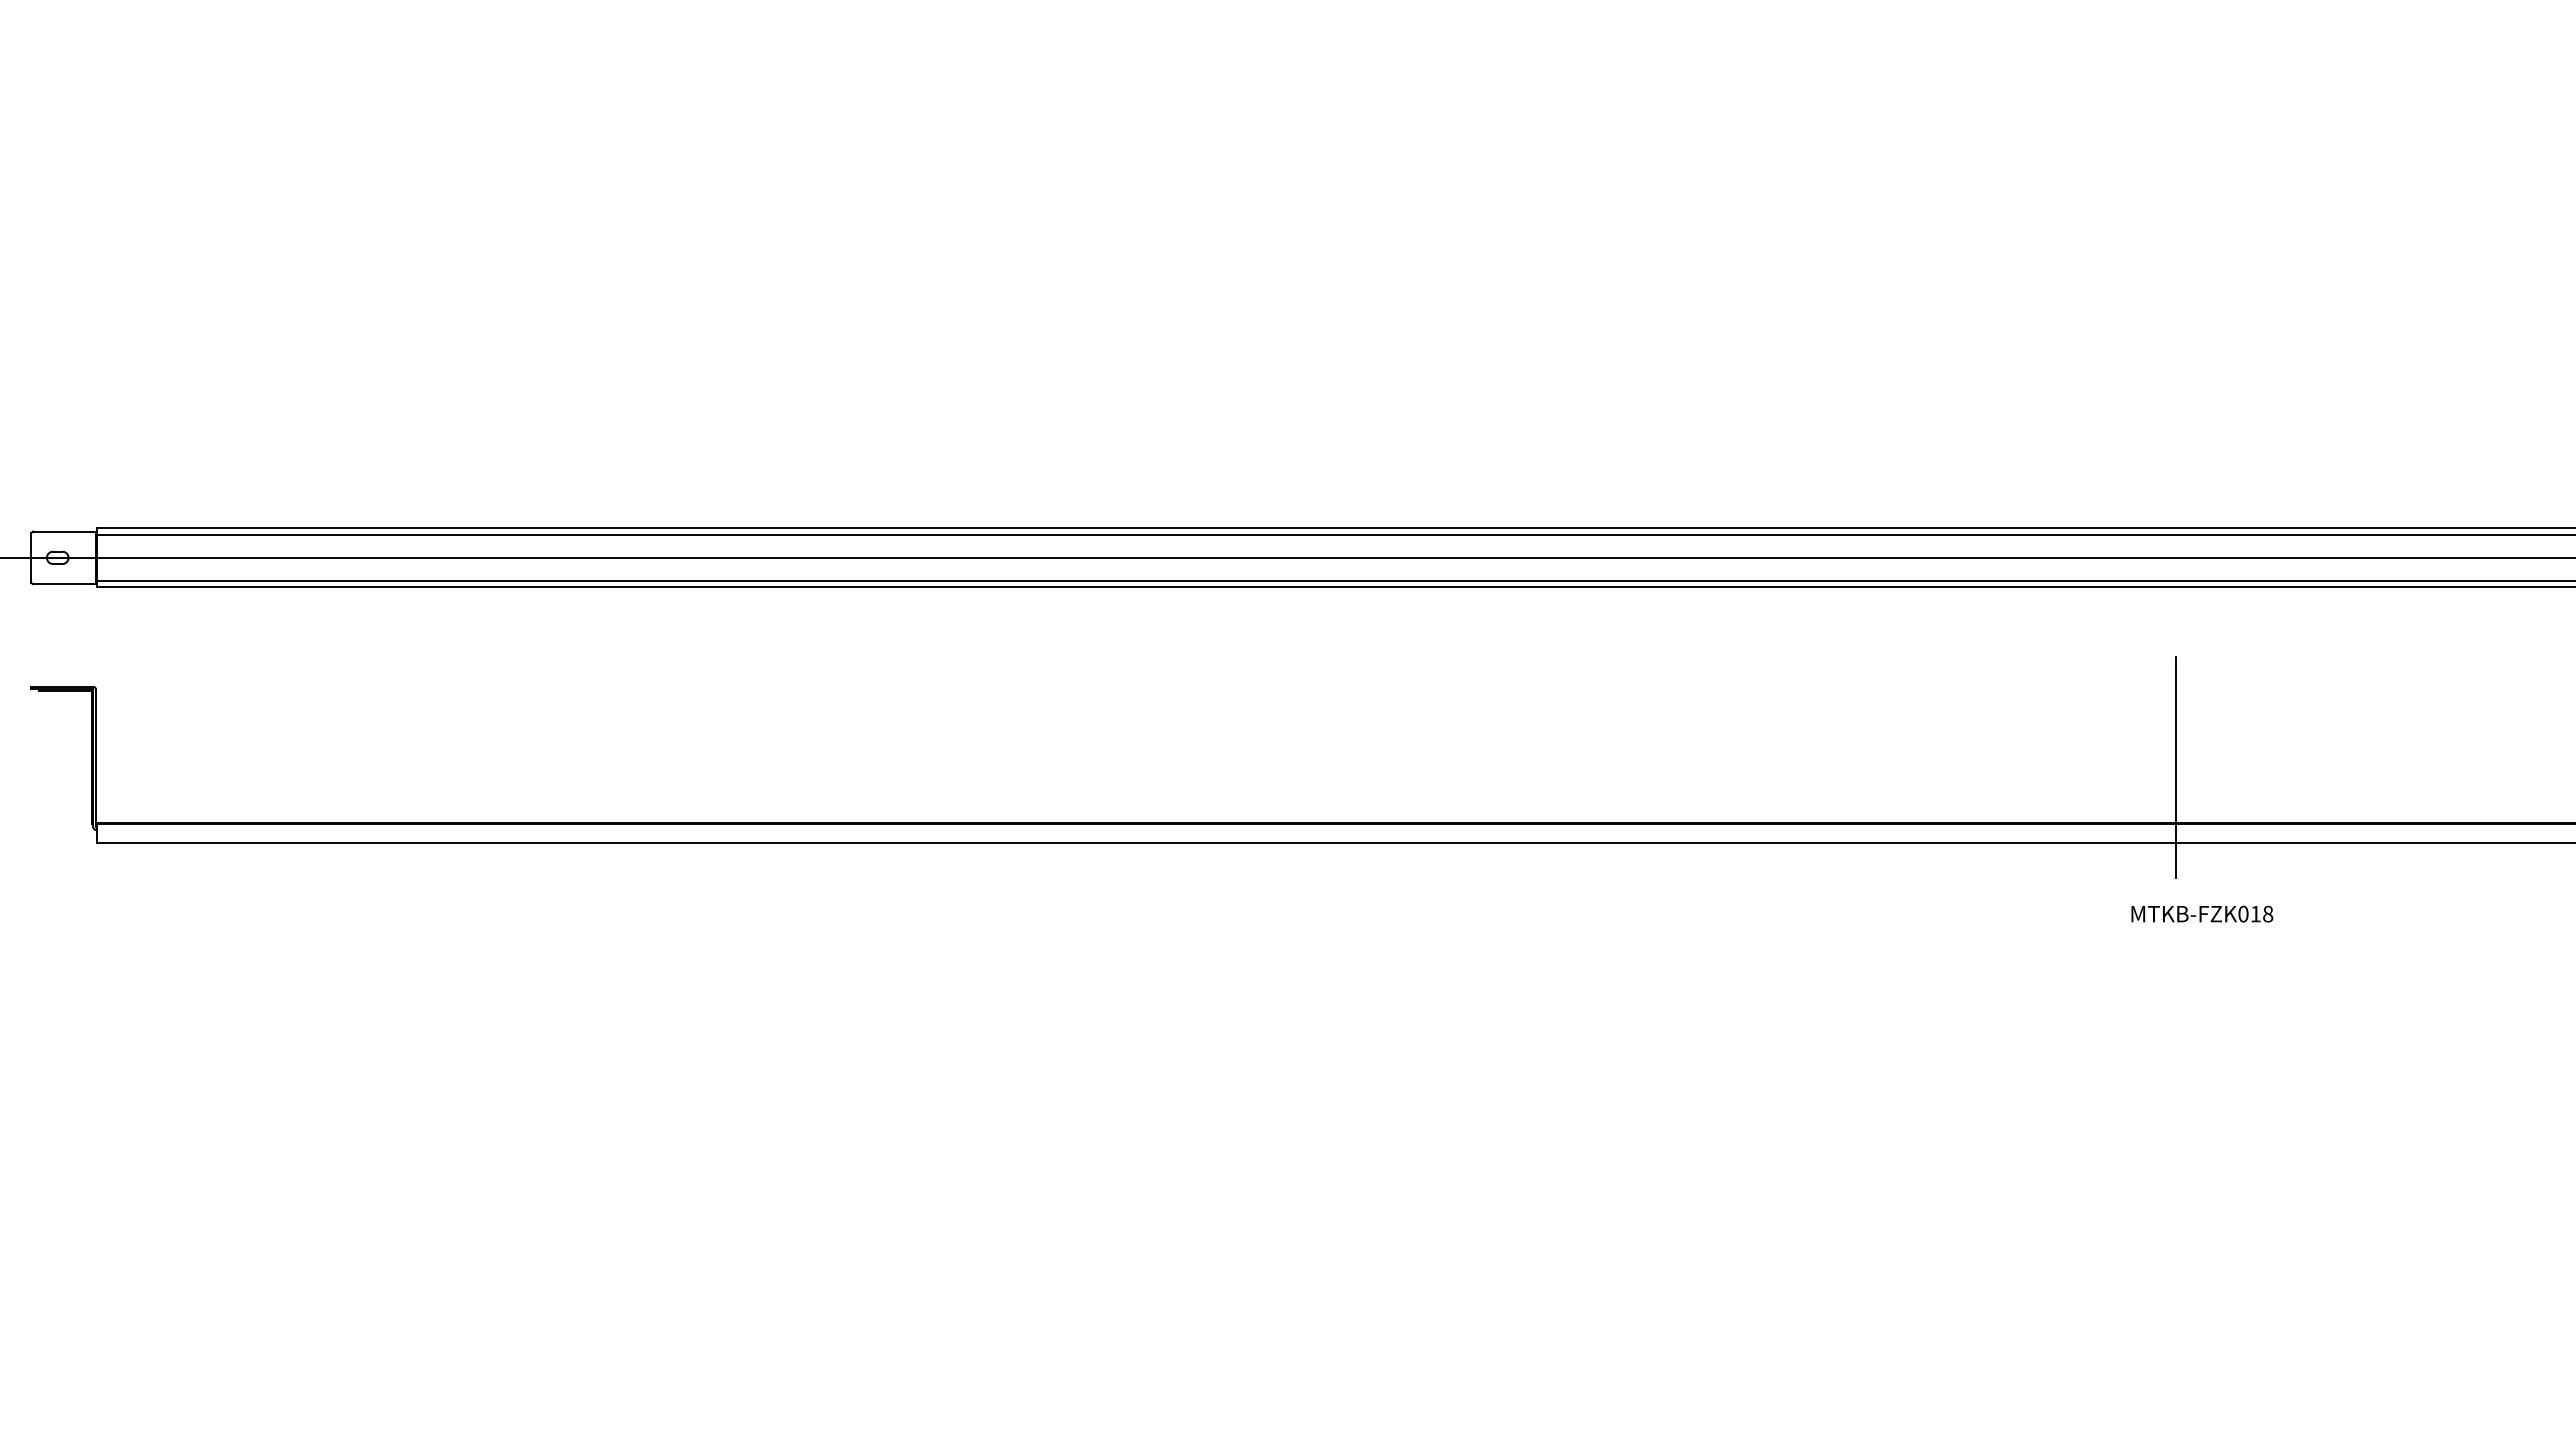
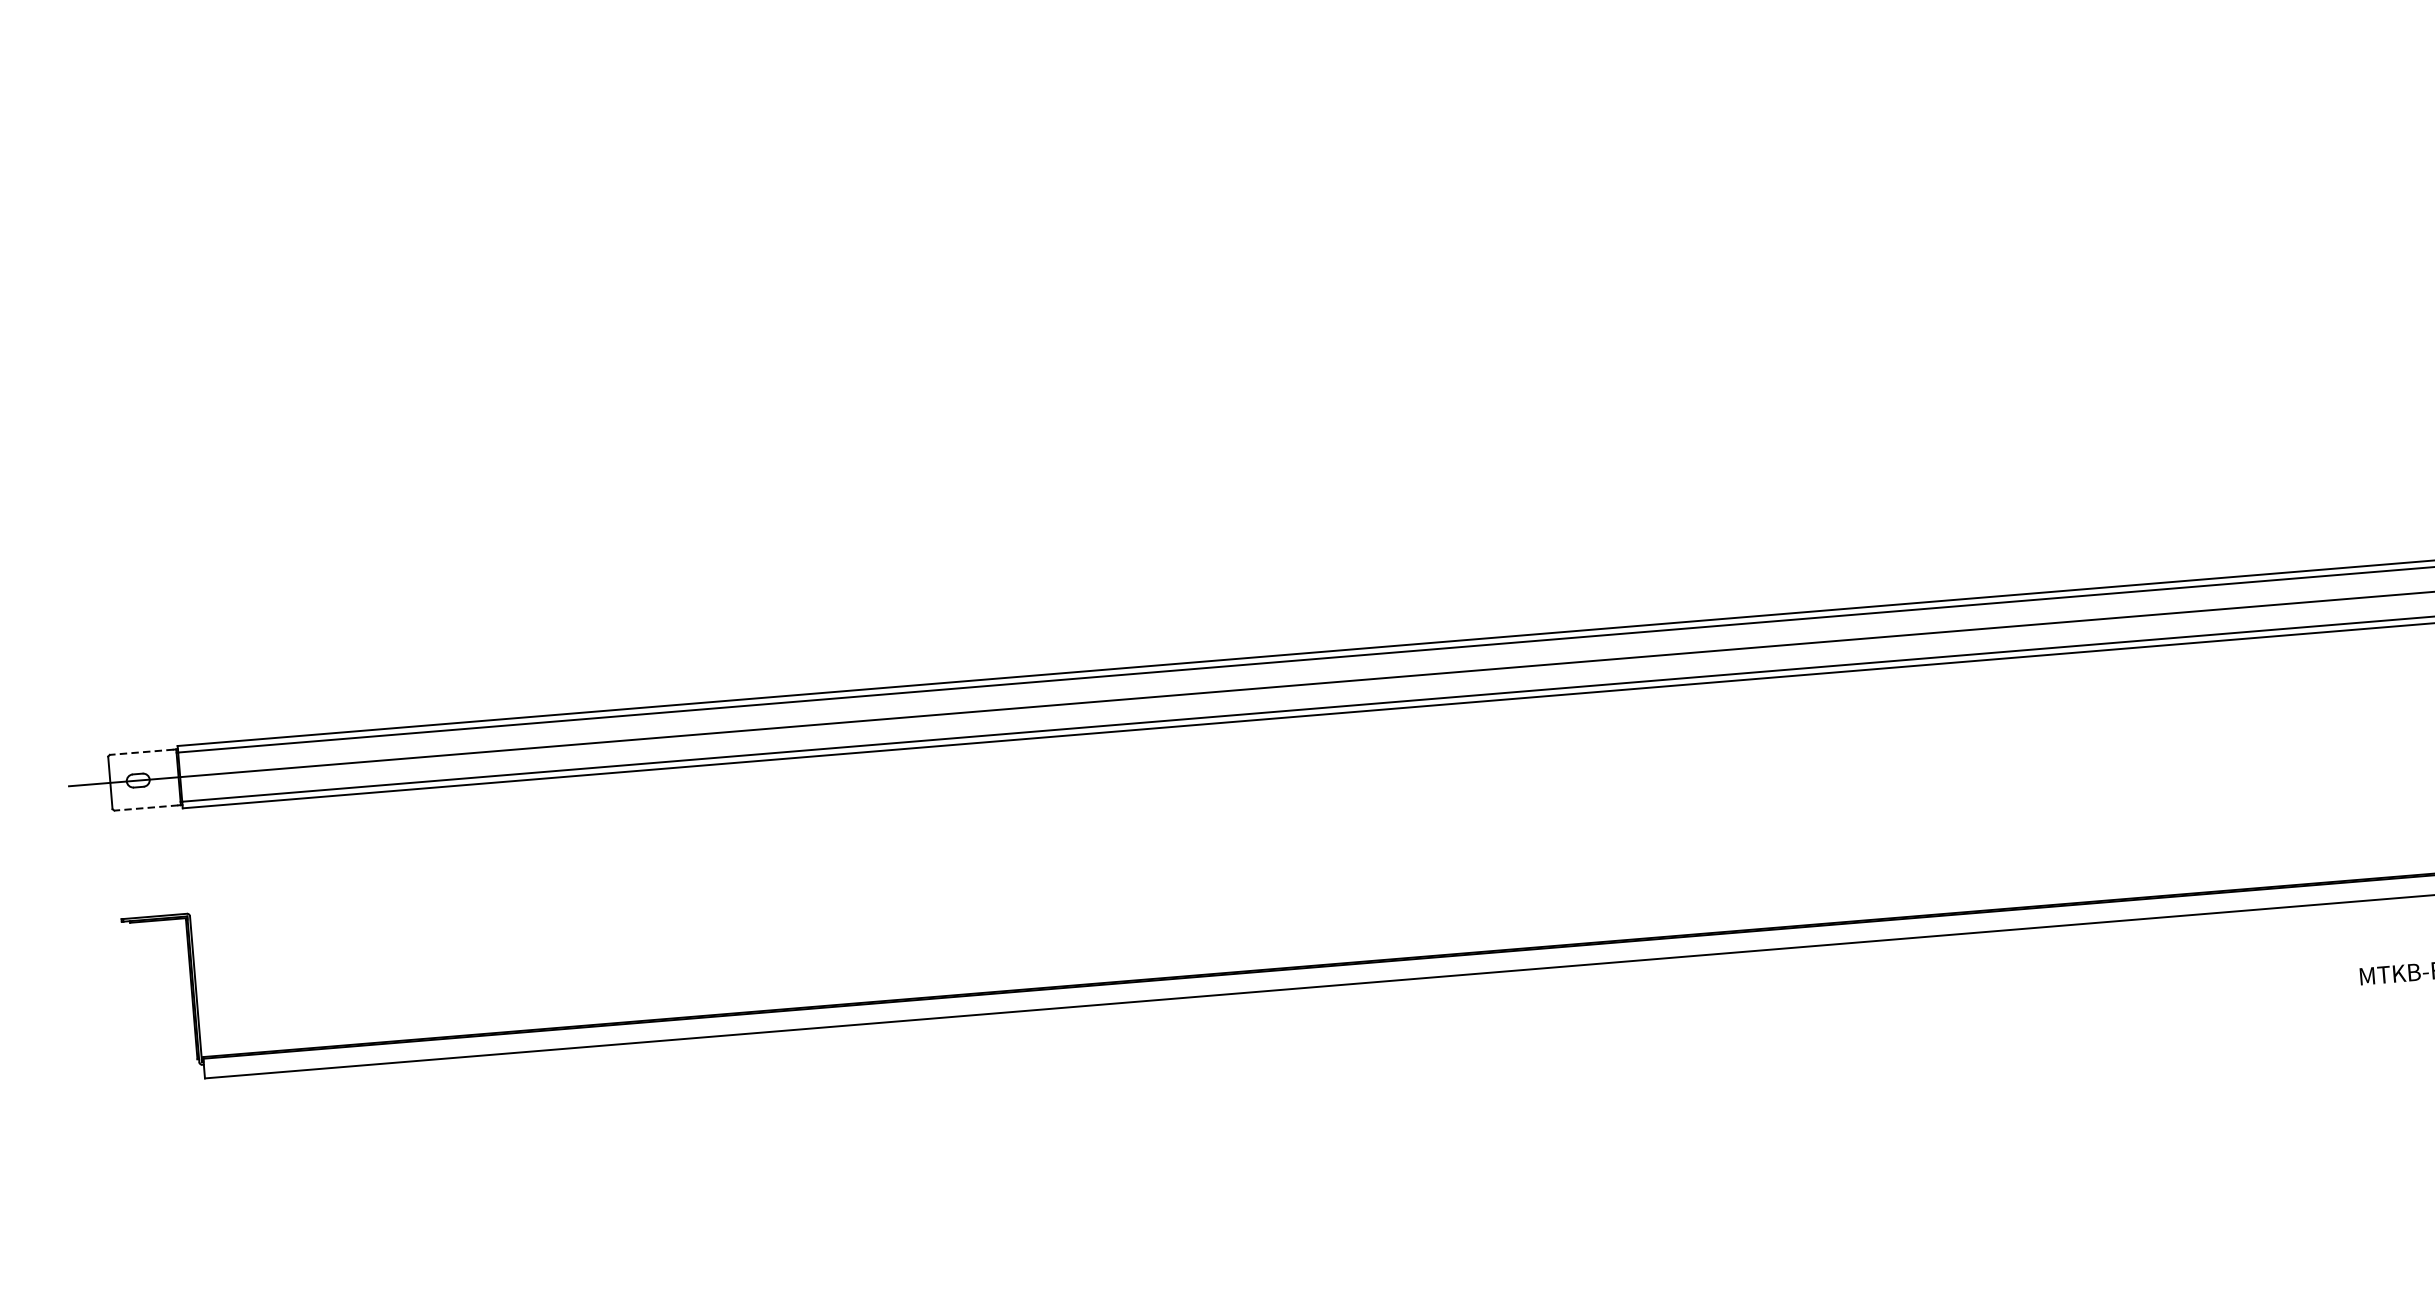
line: (62, 531) -> (140, 752), solid -> dashed
line: (62, 584) -> (145, 808), solid -> dashed
line: (2176, 767) -> (2395, 818), removed

